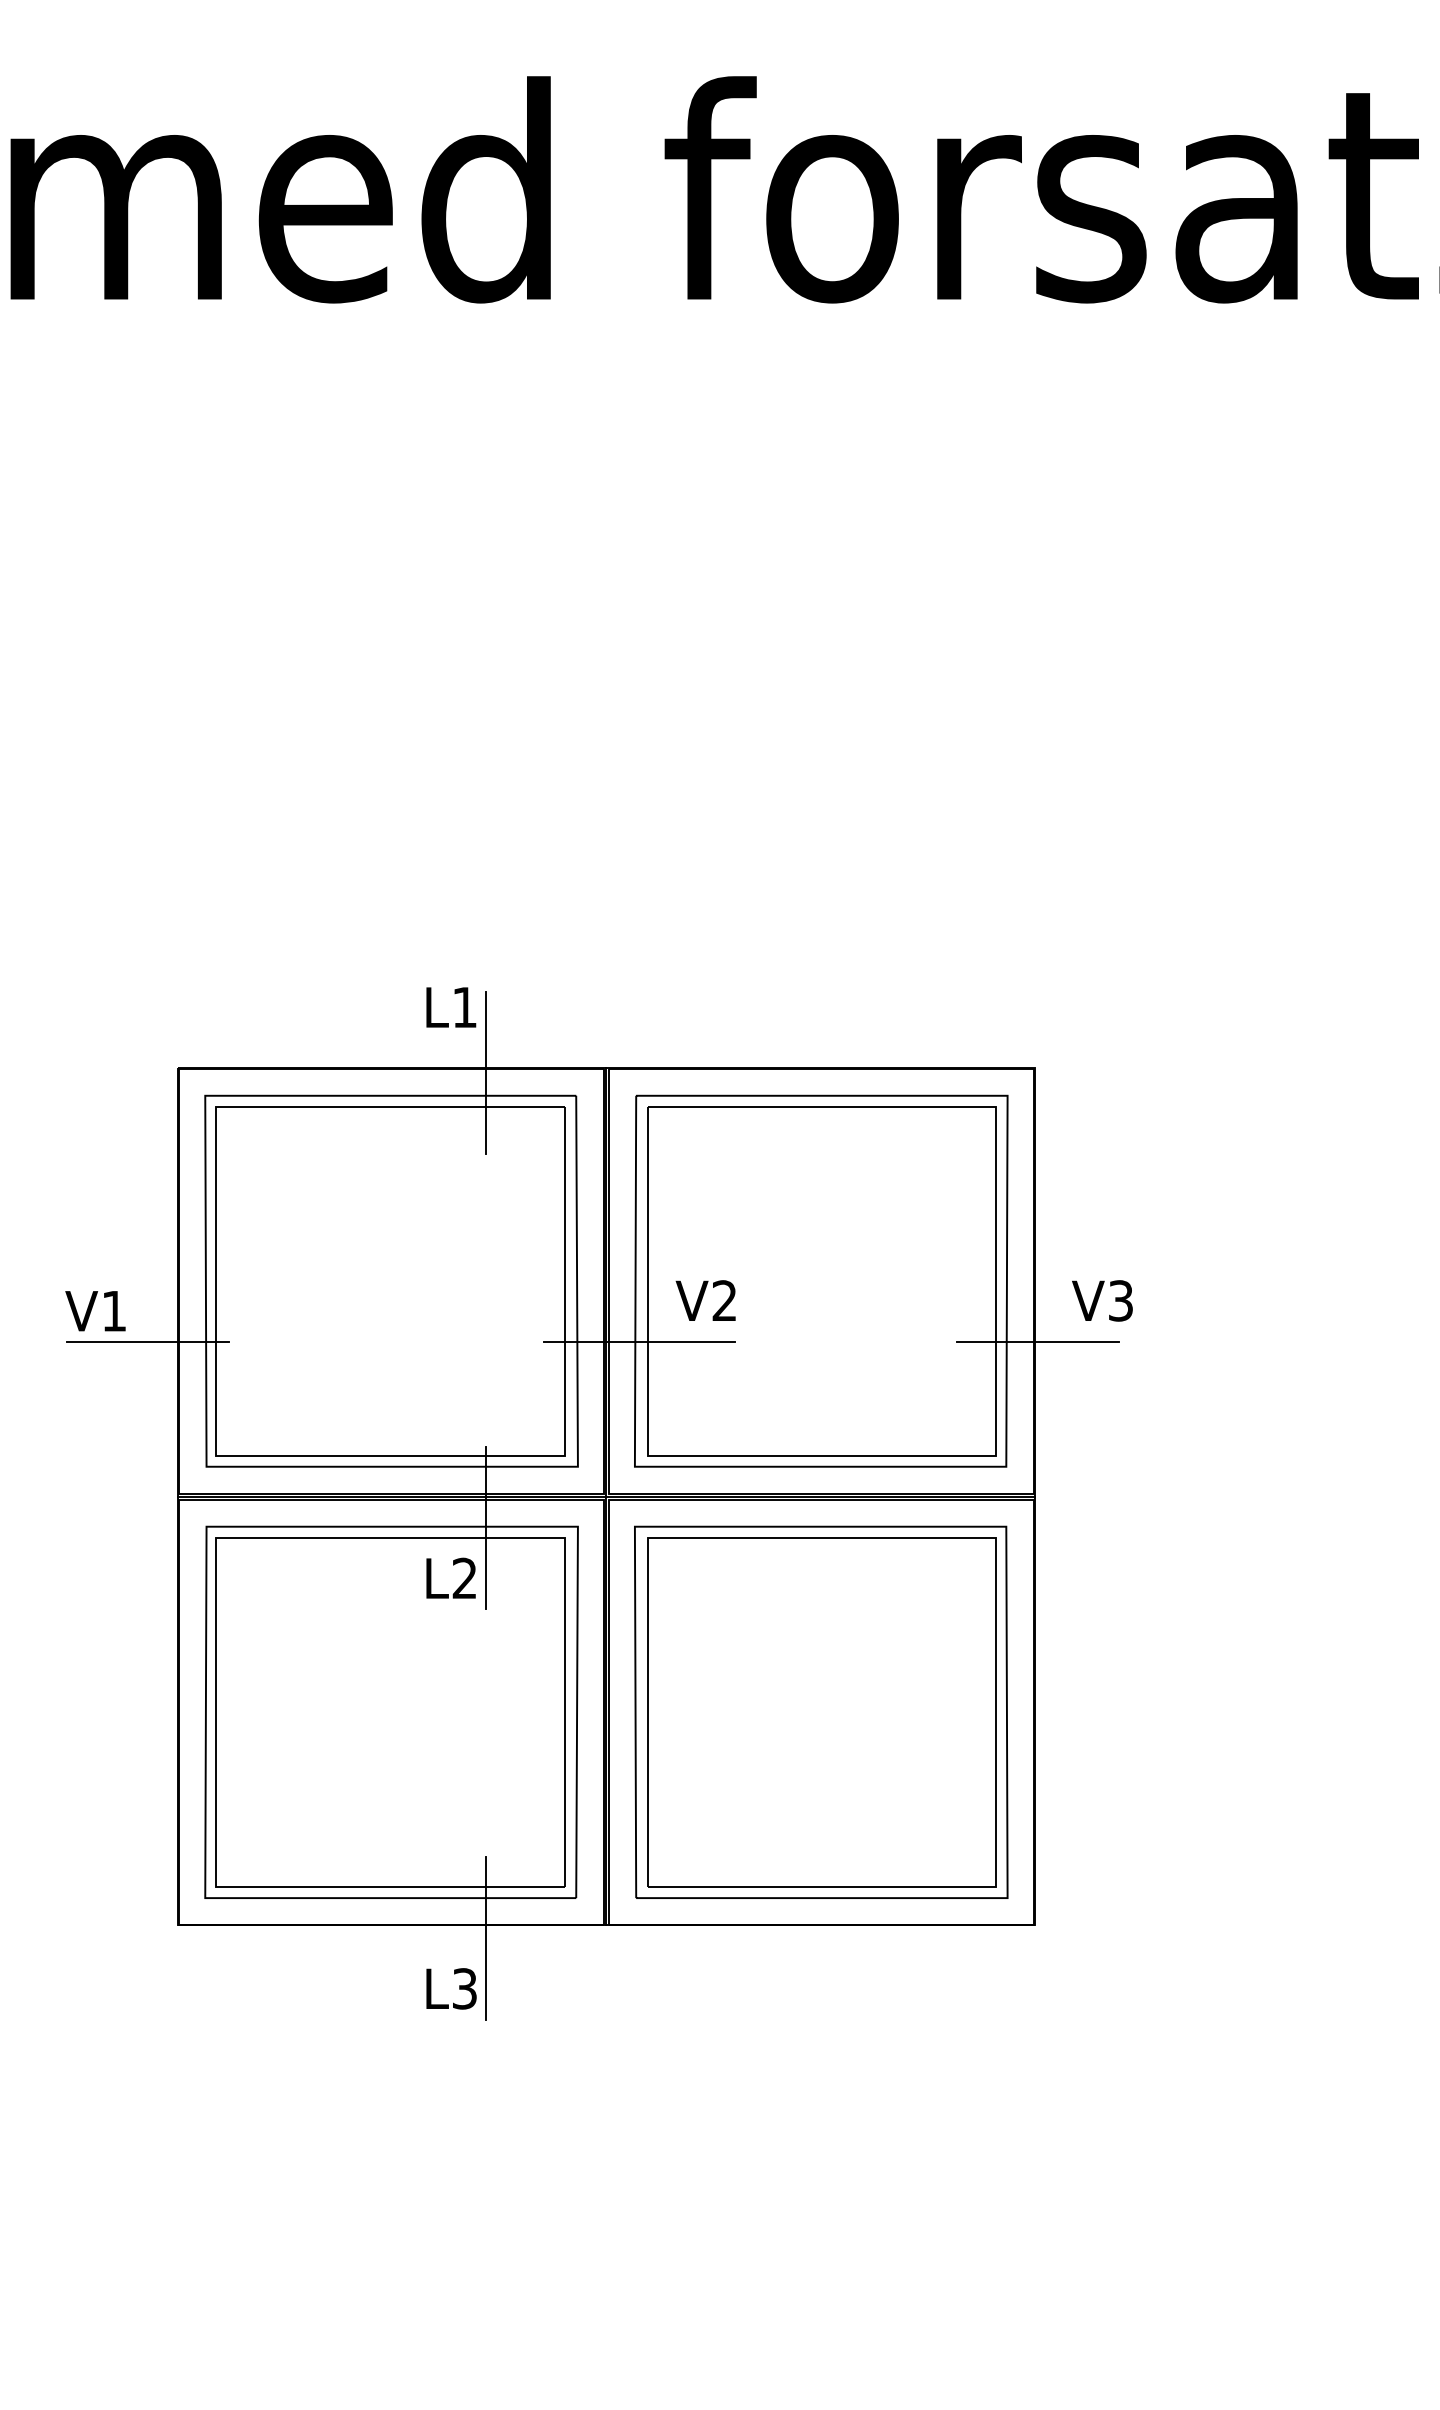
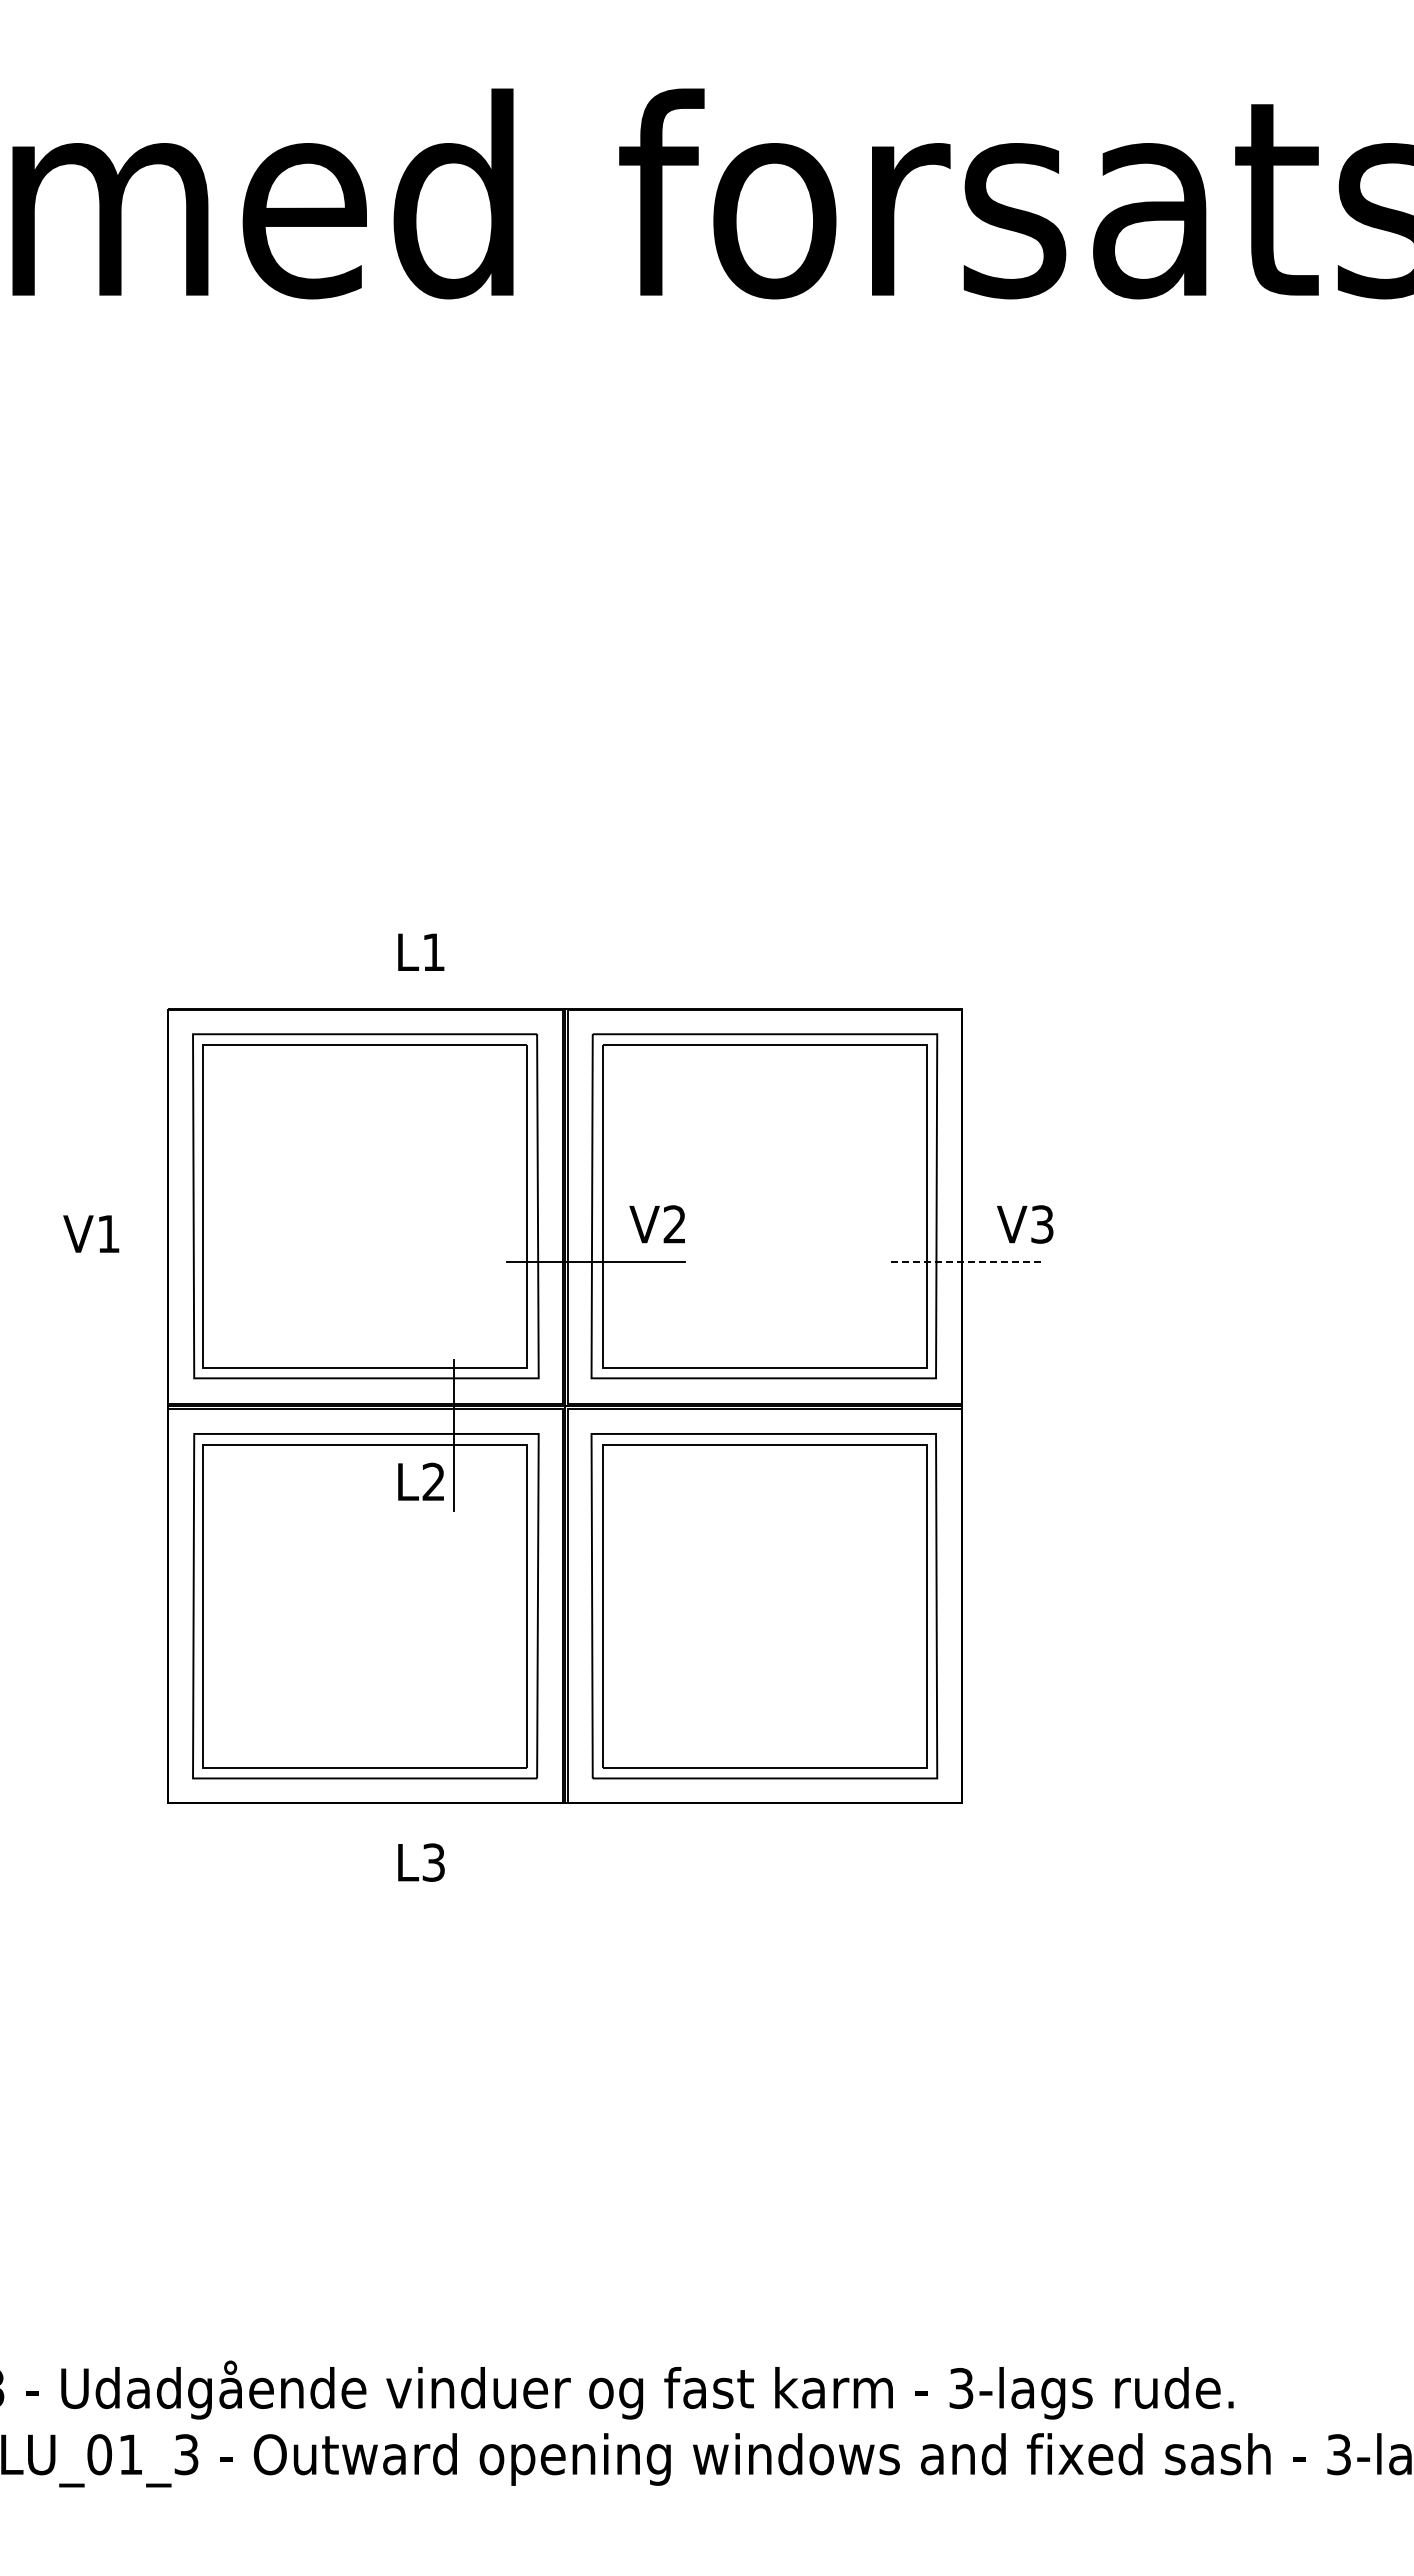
line: (486, 1073) -> (453, 1013), removed
line: (148, 1341) -> (140, 1262), removed
line: (1036, 1341) -> (964, 1262), solid -> dashed
line: (486, 1938) -> (453, 1815), removed

